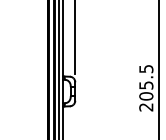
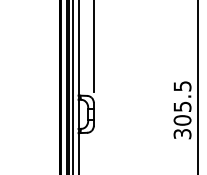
text: (146, 107) -> (182, 134), 205.5 -> 305.5

